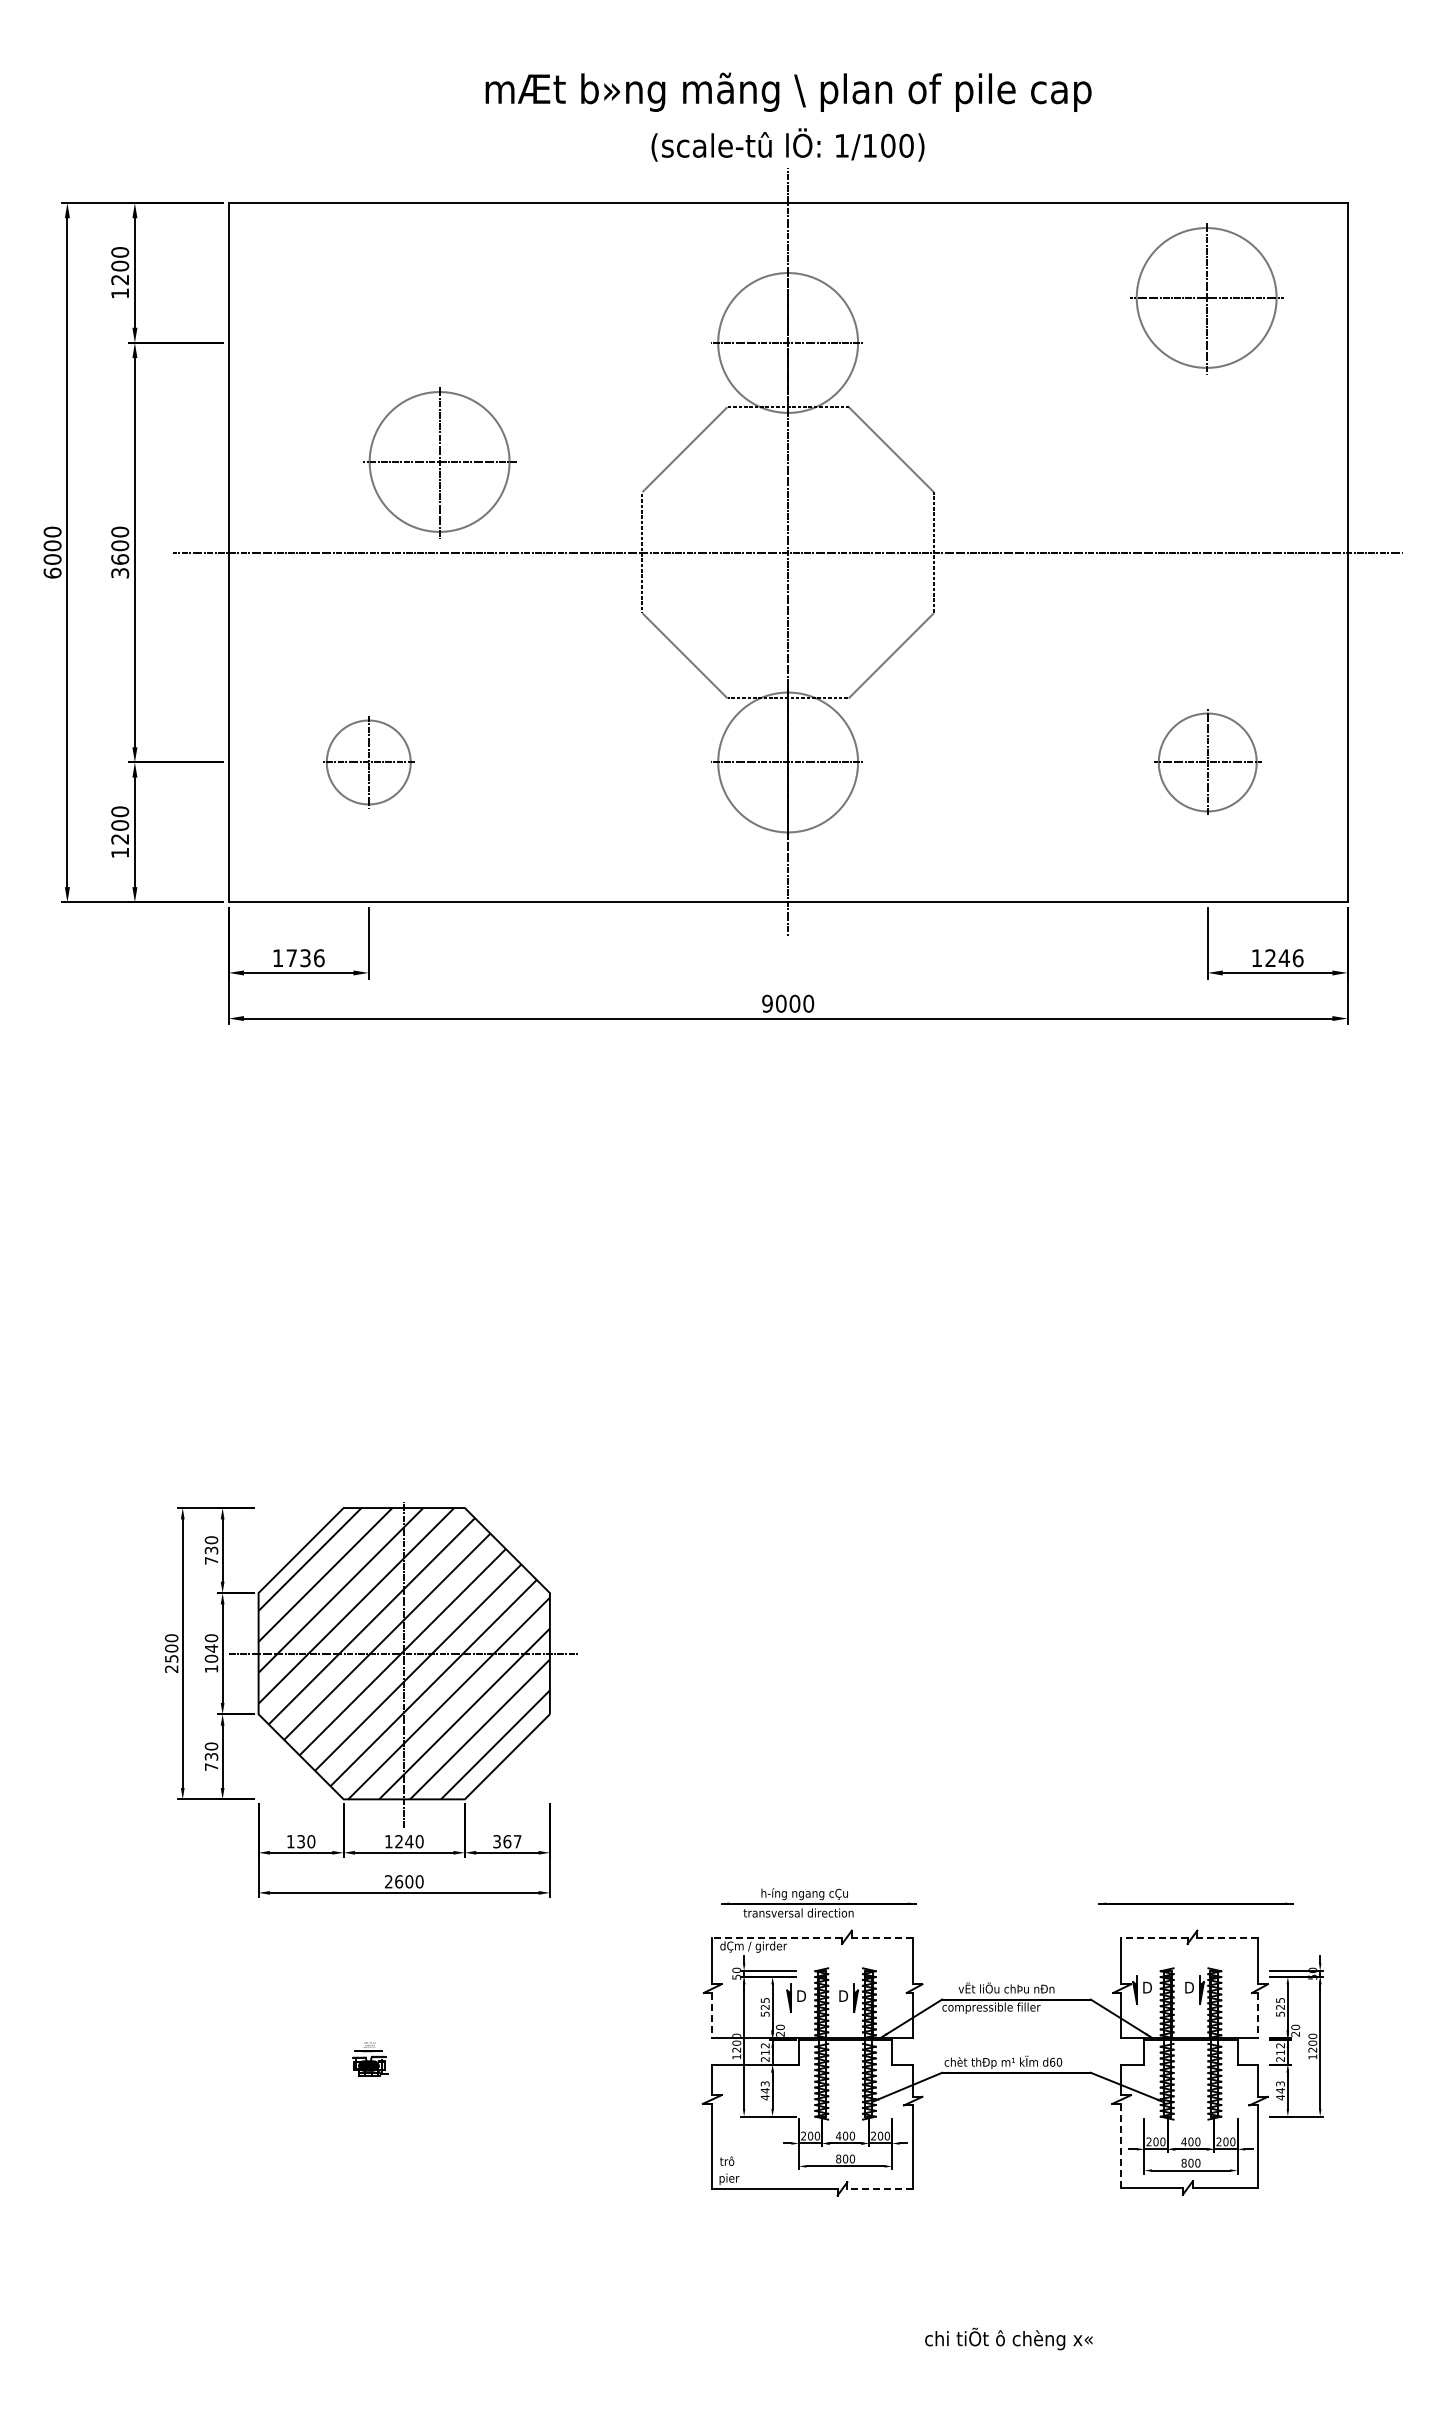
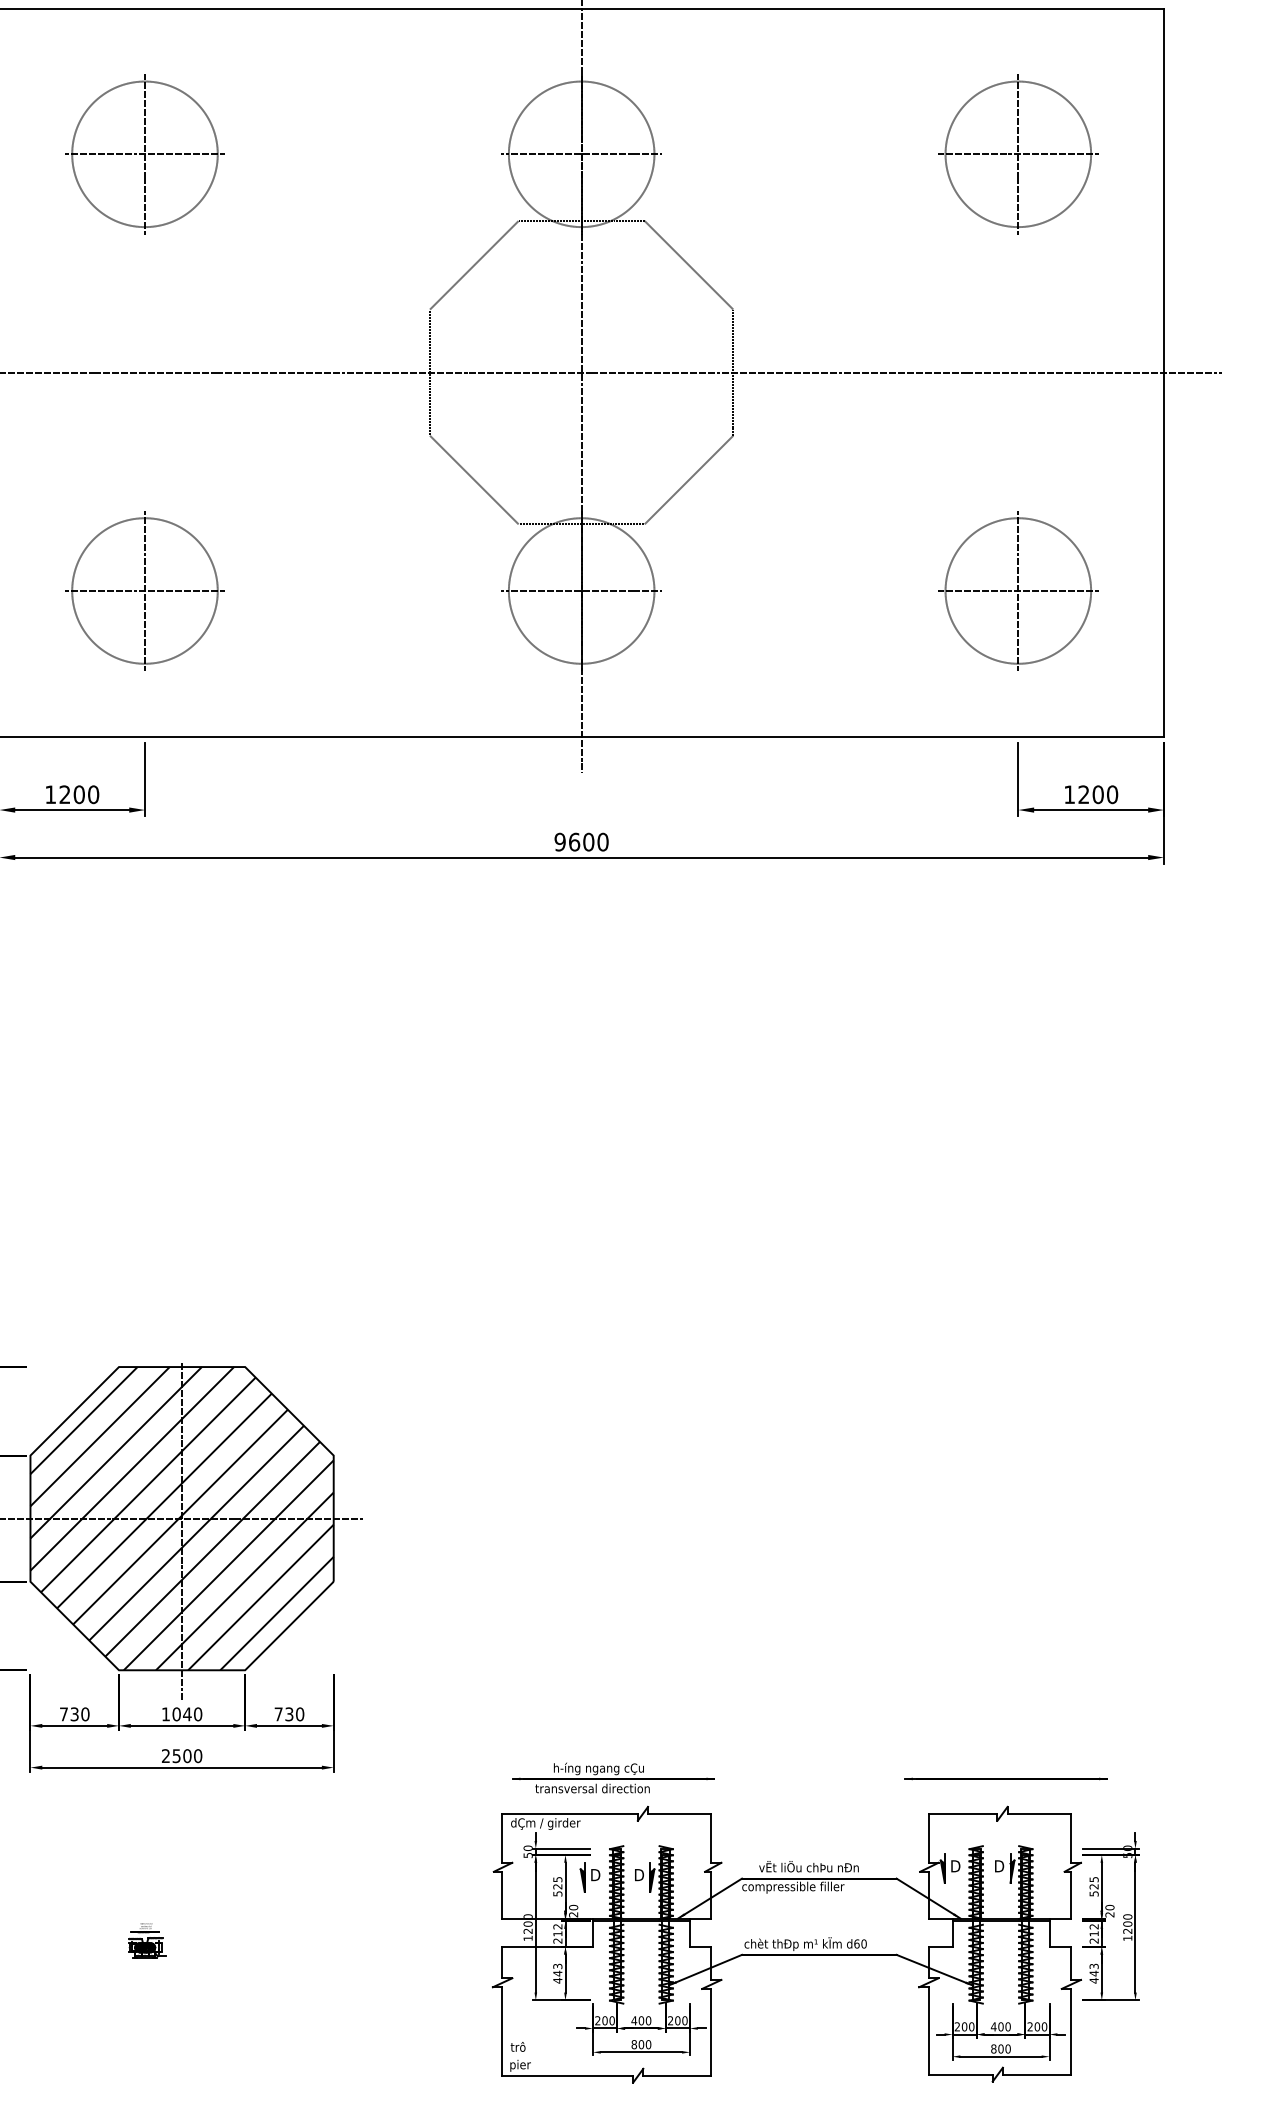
part: (1206, 298) -> (1018, 154), moved
part: (439, 462) -> (144, 154), moved
part: (368, 762) -> (144, 591), size x1.67
part: (1207, 762) -> (1018, 591), size x1.43
text: (305, 958) -> (79, 795), 1736 -> 1200
text: (1290, 958) -> (1104, 795), 1246 -> 1200
text: (781, 1003) -> (574, 841), 9000 -> 9600
text: (290, 1841) -> (63, 1714), 130 -> 730
text: (399, 1841) -> (177, 1714), 1240 -> 1040
text: (507, 1841) -> (289, 1714), 367 -> 730
text: (399, 1881) -> (177, 1755), 2600 -> 2500
line: (776, 1937) -> (569, 1814), dashed -> solid
line: (881, 1937) -> (678, 1814), dashed -> solid
line: (1153, 1937) -> (961, 1814), dashed -> solid
line: (1227, 1937) -> (1038, 1814), dashed -> solid
line: (711, 2015) -> (501, 1895), dashed -> solid
line: (1258, 2015) -> (1071, 1895), dashed -> solid
line: (1121, 2146) -> (928, 2031), dashed -> solid
line: (880, 2189) -> (677, 2076), dashed -> solid

